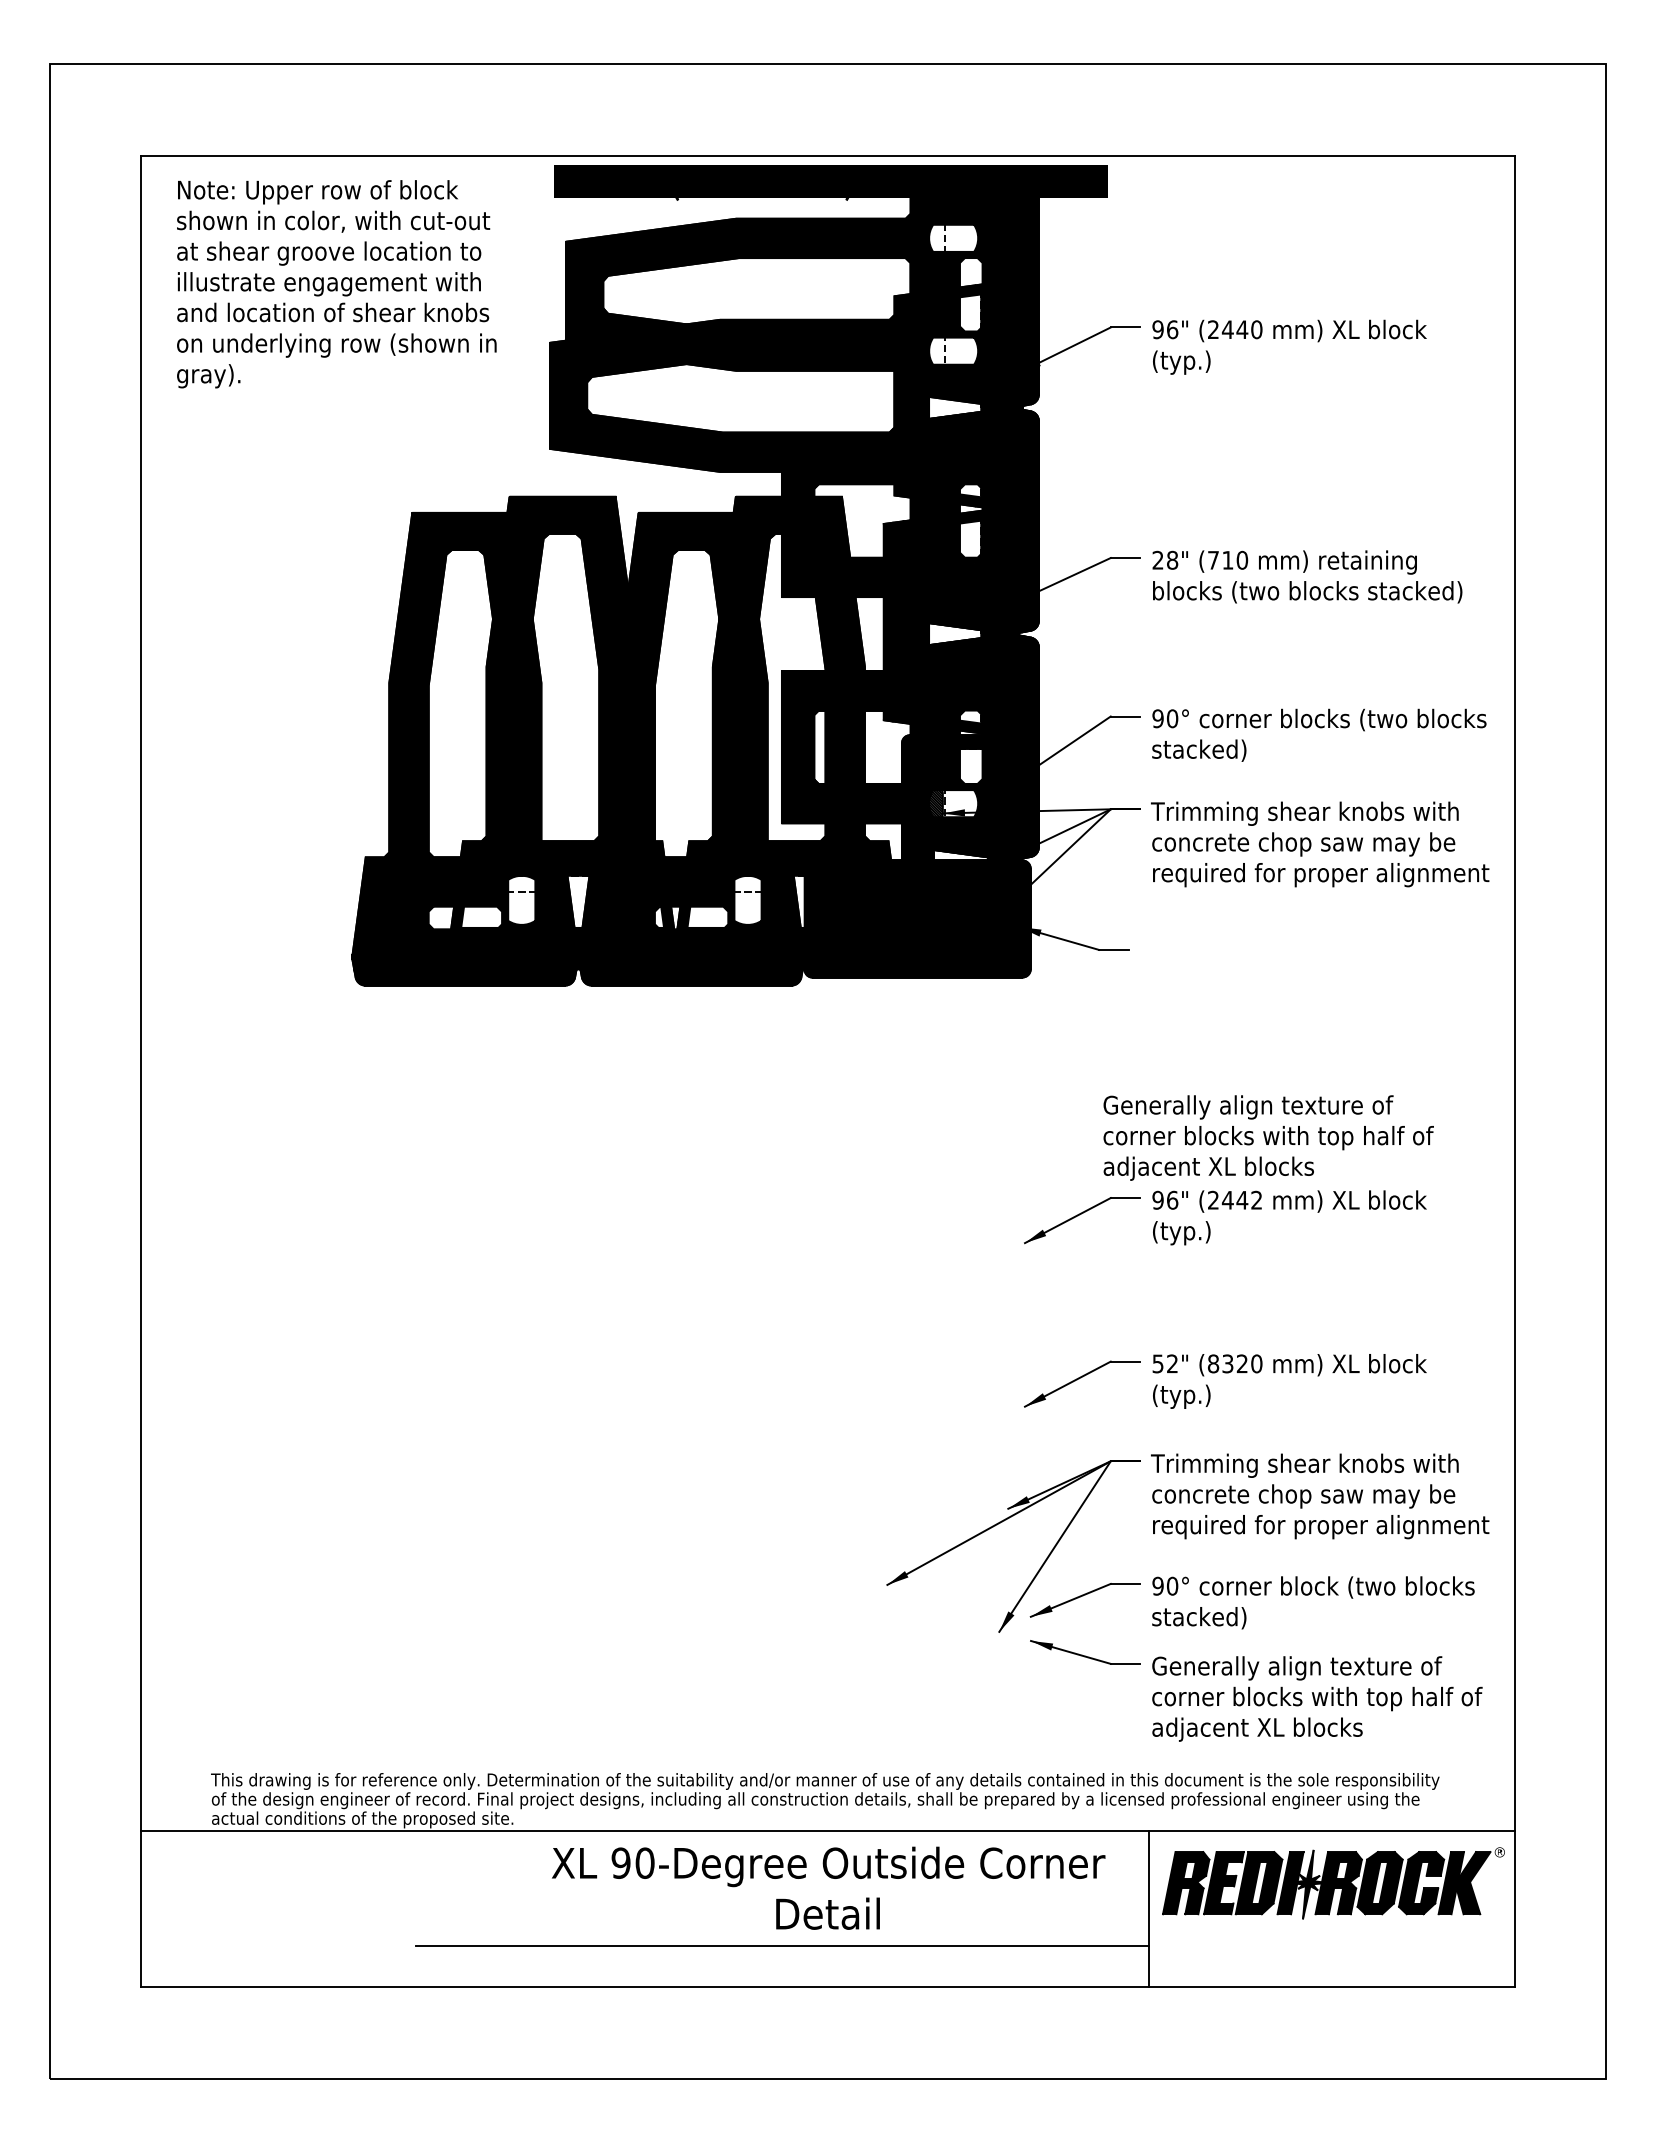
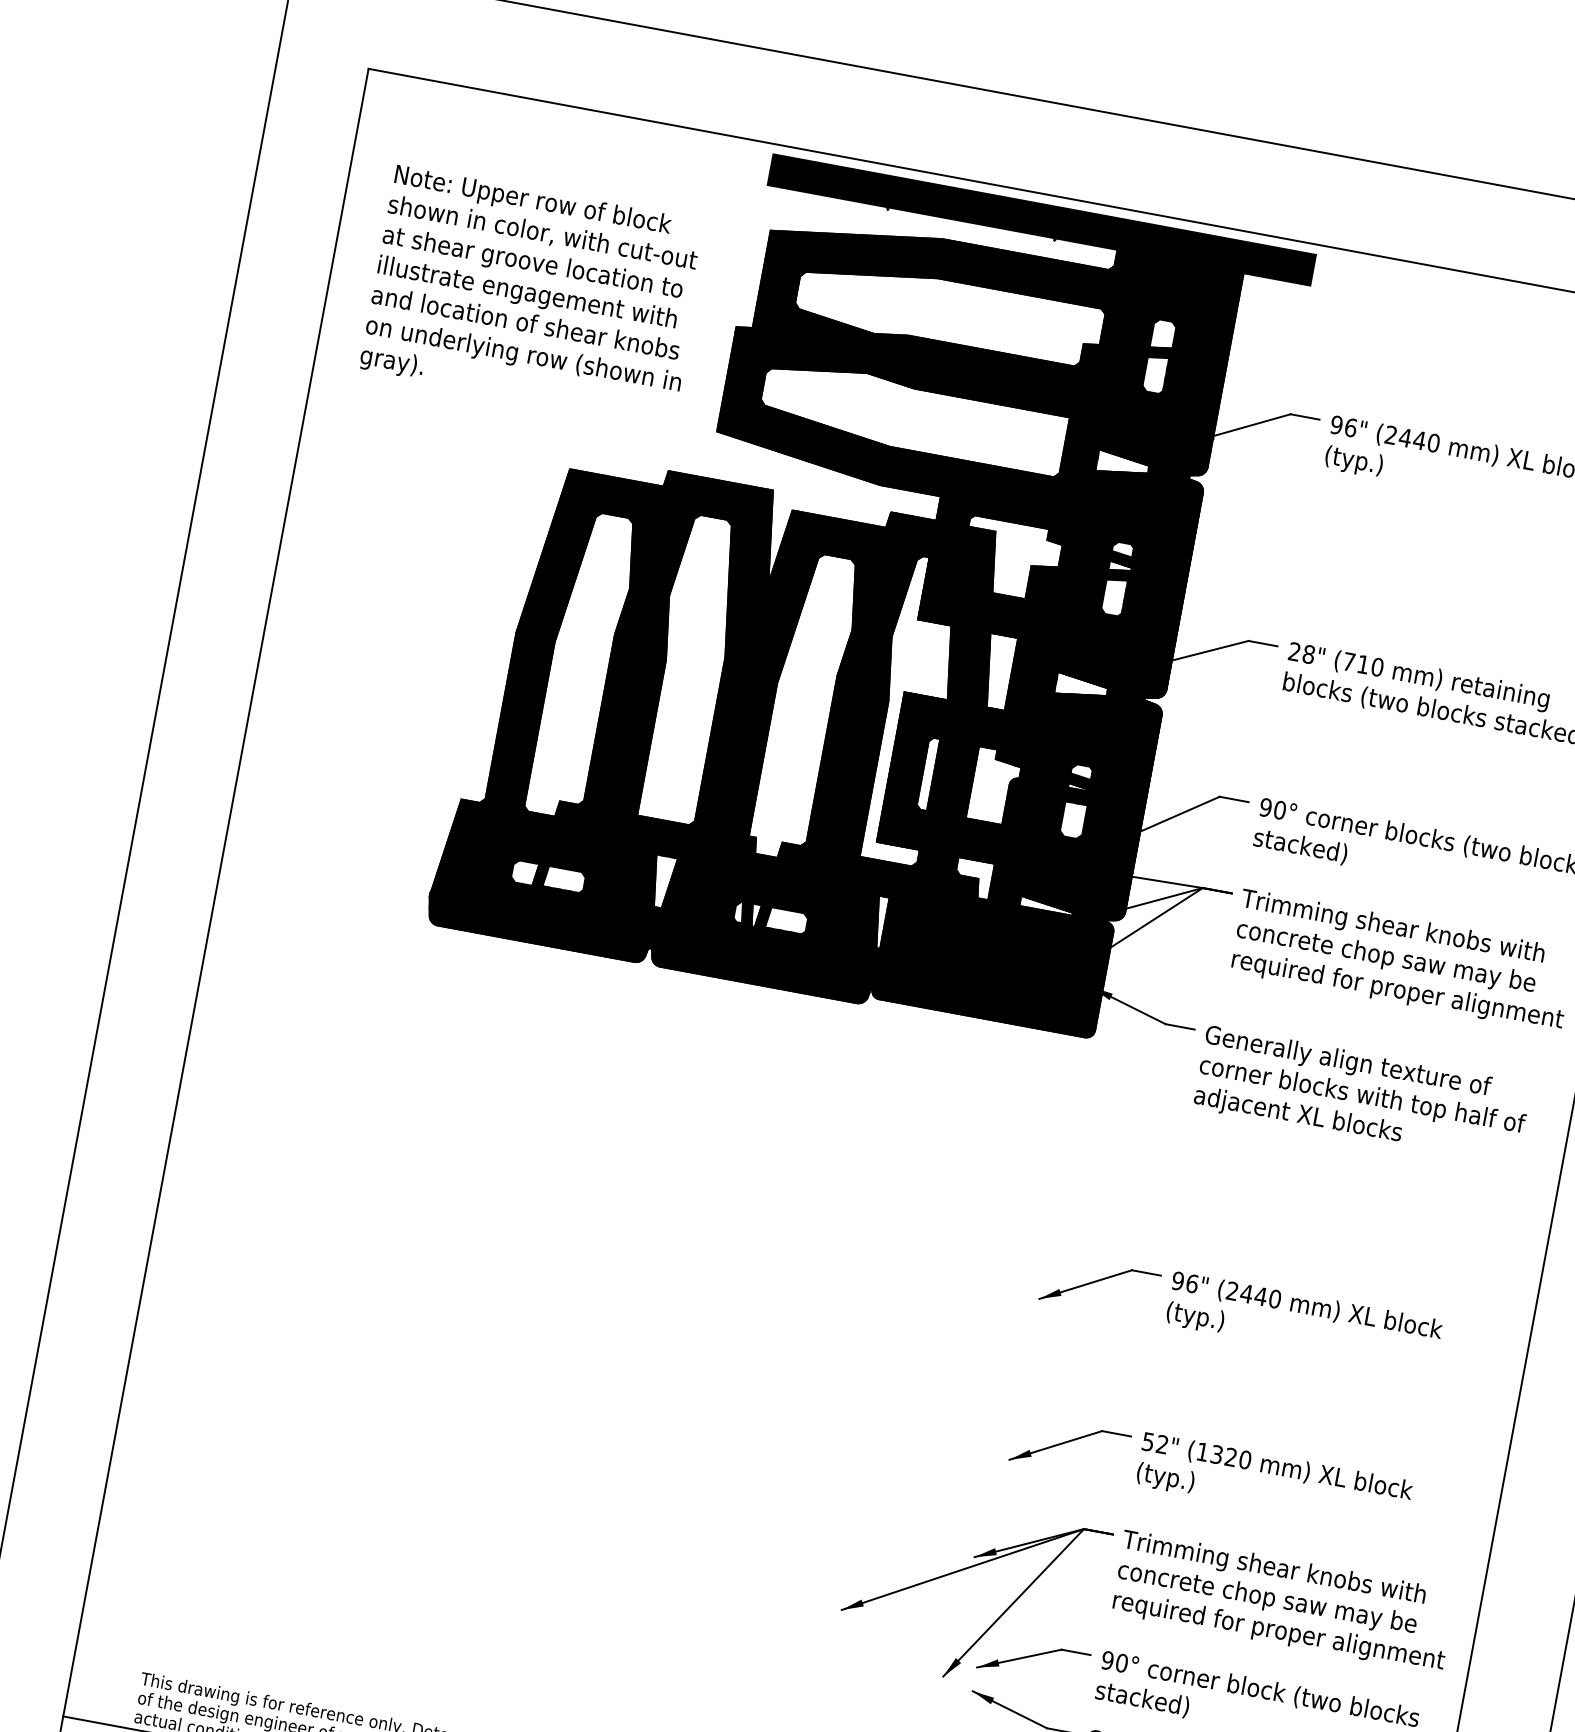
fill: (953, 237) -> (1152, 297), added
text: (336, 284) -> (534, 295), moved
fill: (953, 350) -> (1131, 408), added
fill: (953, 803) -> (1049, 853), added
fill: (521, 899) -> (606, 869), added
fill: (747, 899) -> (829, 910), added
text: (1268, 1137) -> (1362, 1095), moved
text: (1256, 1199) -> (1274, 1298), (2442 -> (2440
text: (1213, 1363) -> (1202, 1451), (8320 -> (1320

